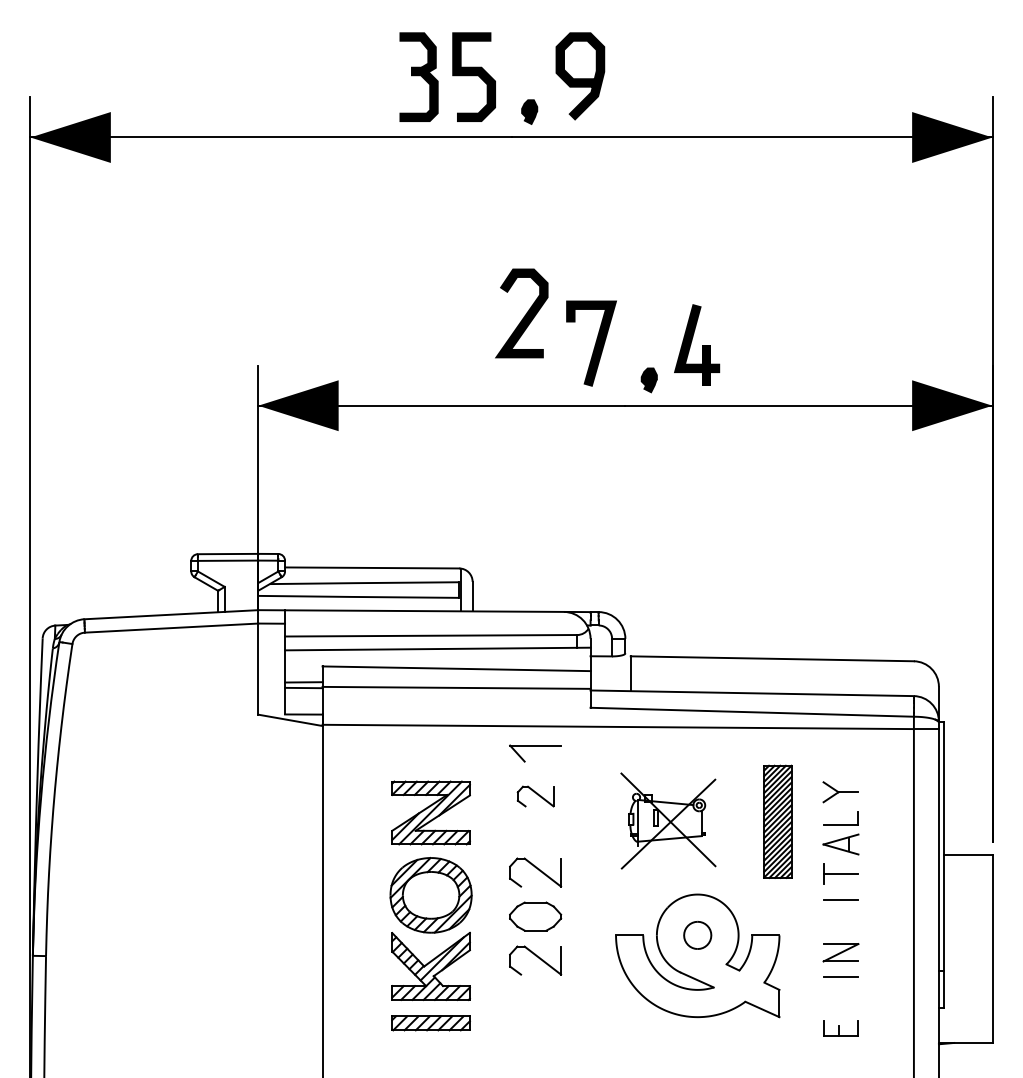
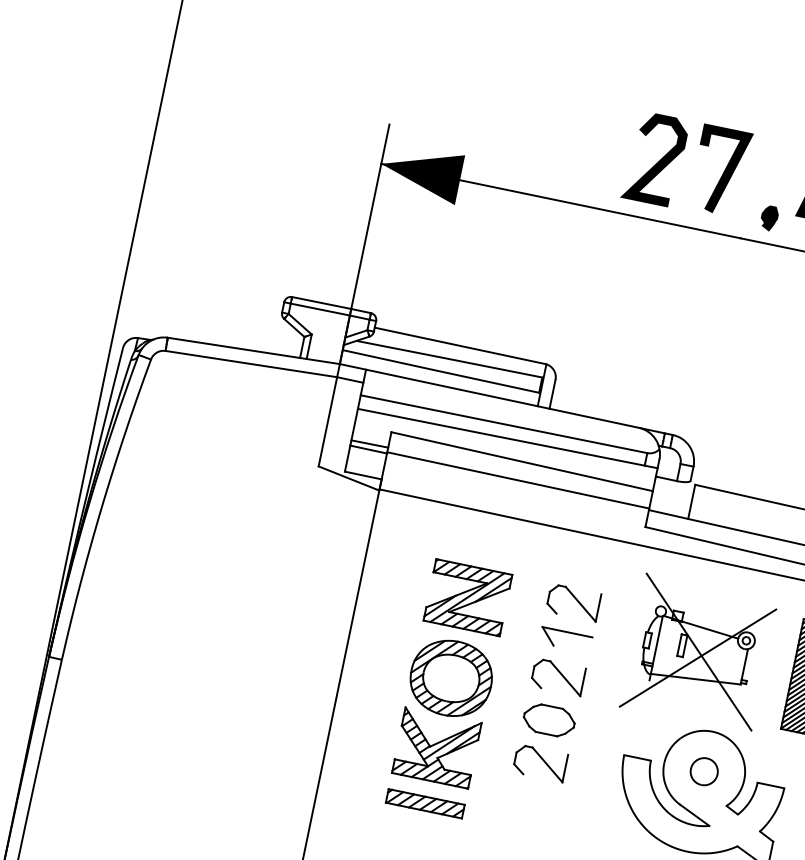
curve: (524, 315) -> (657, 161), moved
part: (535, 746) -> (567, 633), moved
part: (535, 796) -> (573, 602), size x1.43
part: (668, 820) -> (698, 653), size x1.43

